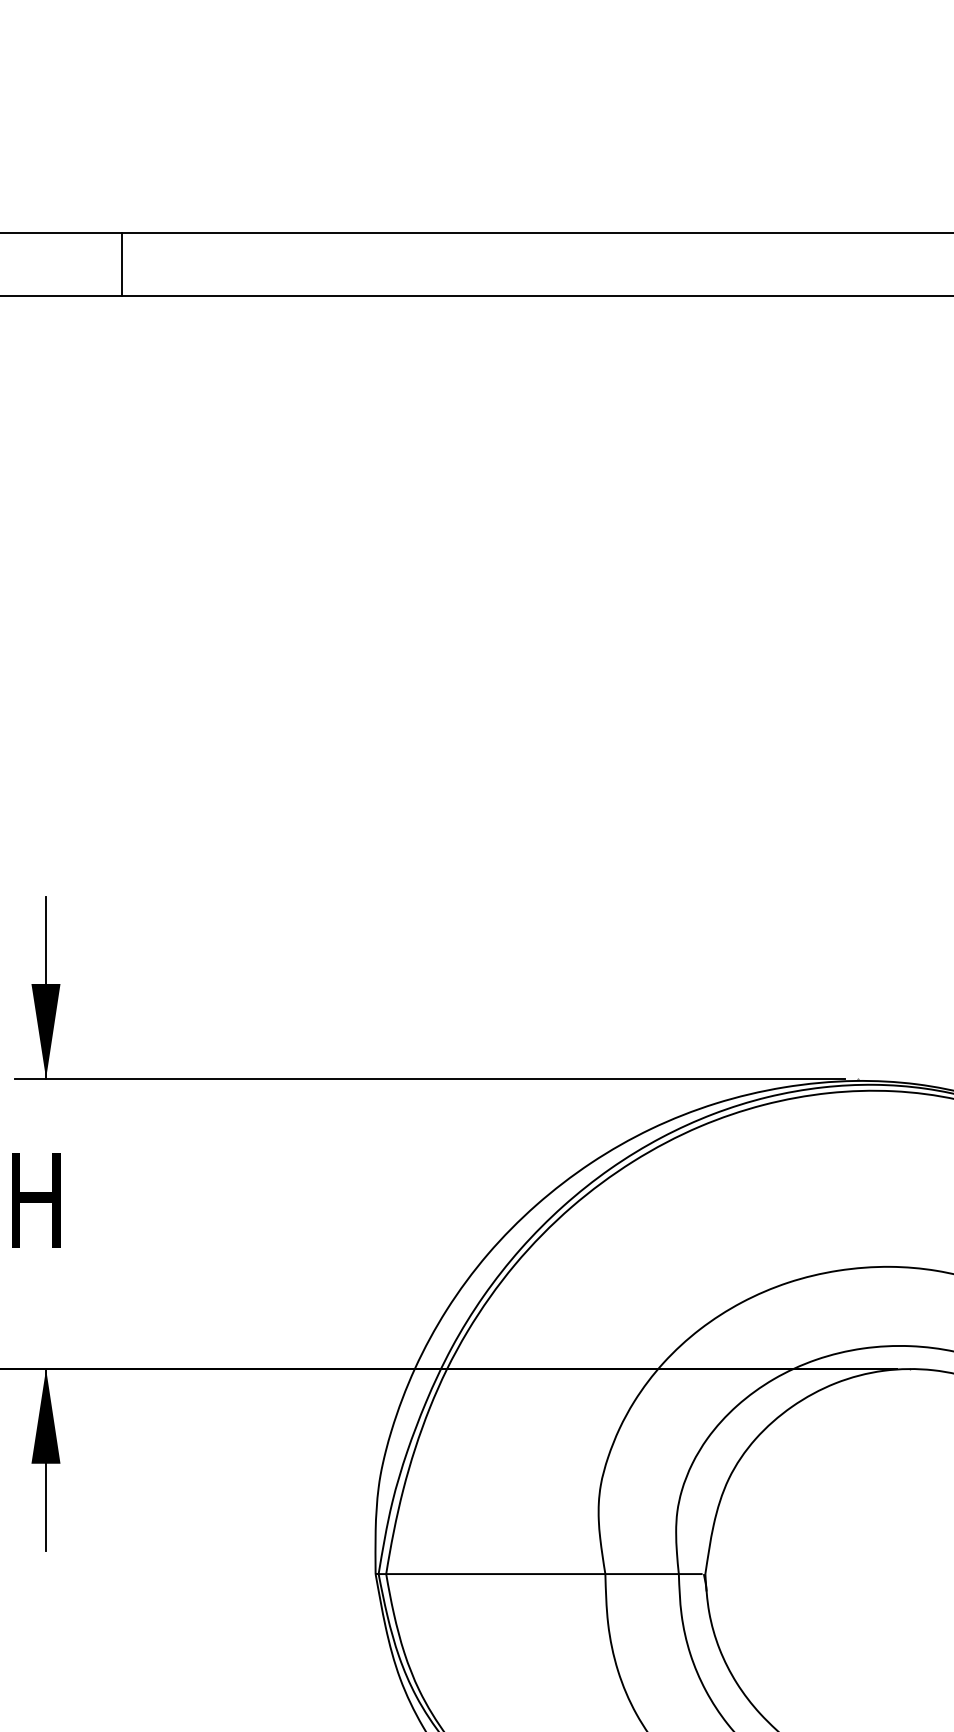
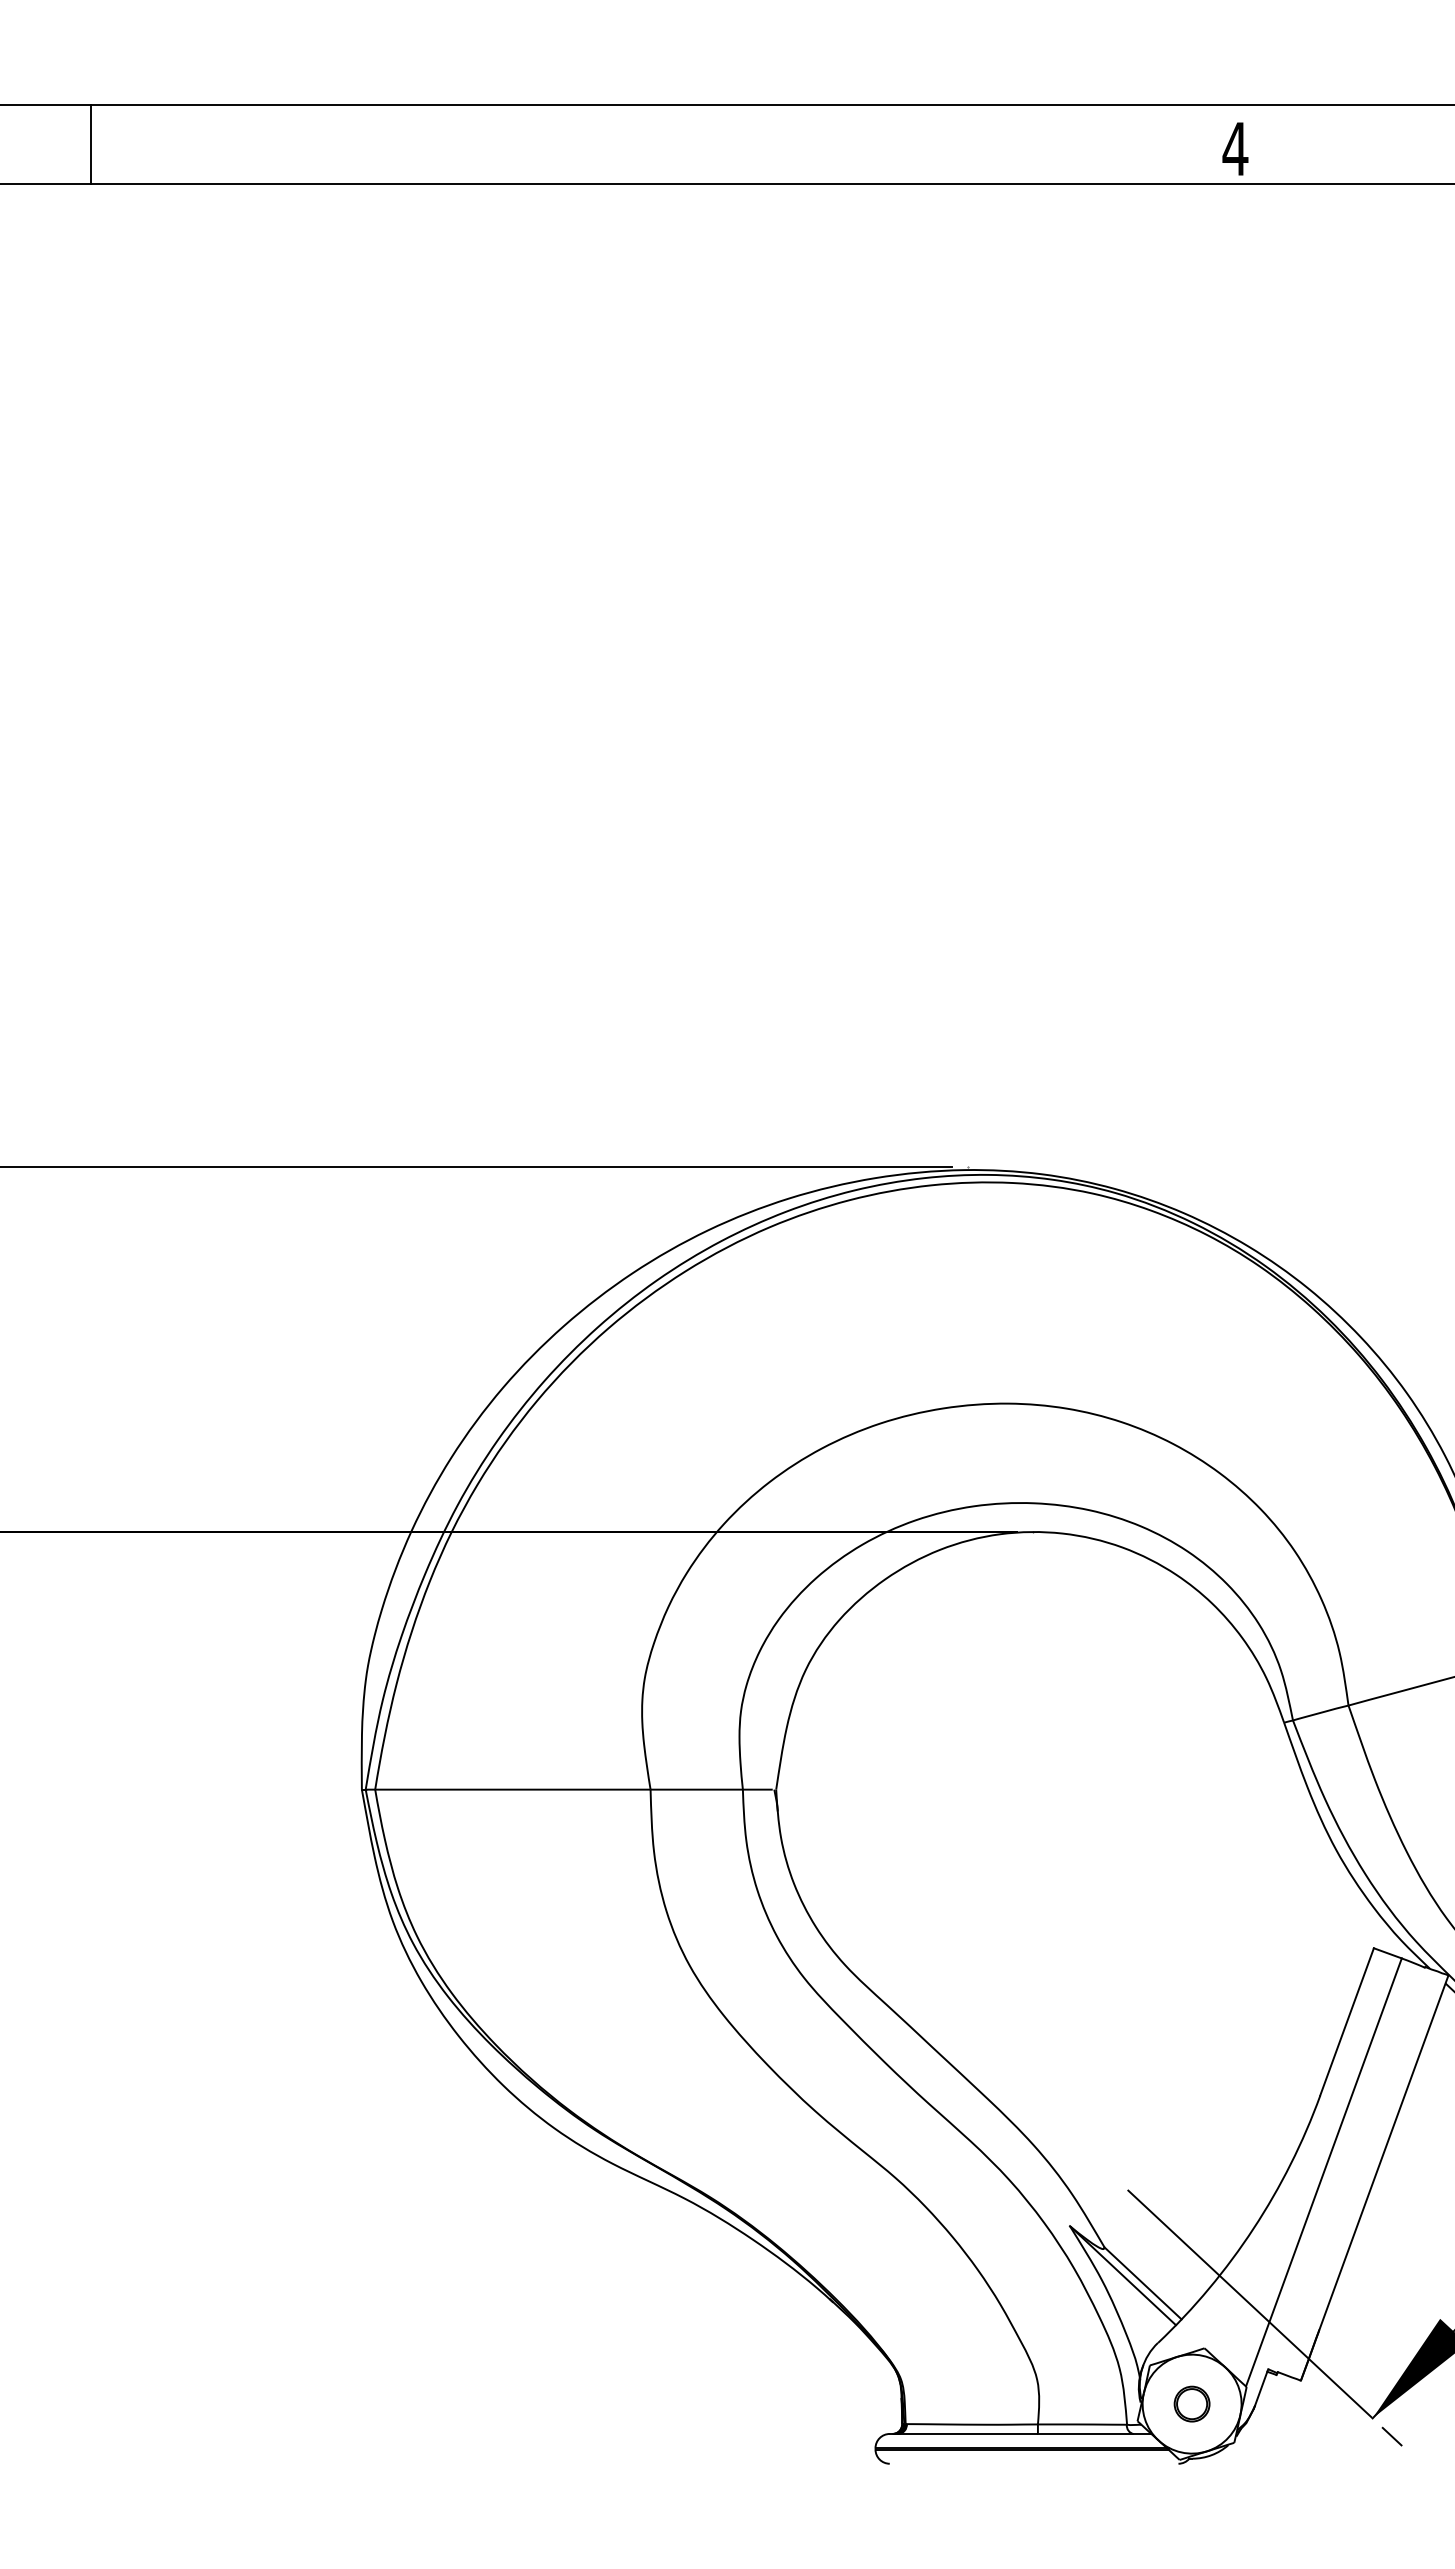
line: (122, 264) -> (91, 144), moved

